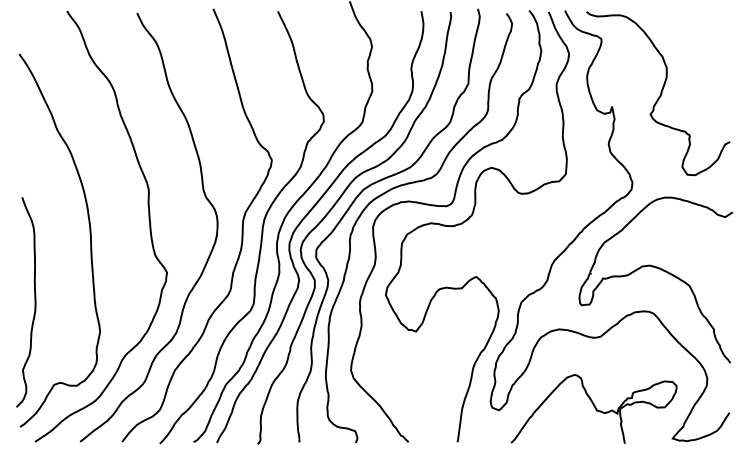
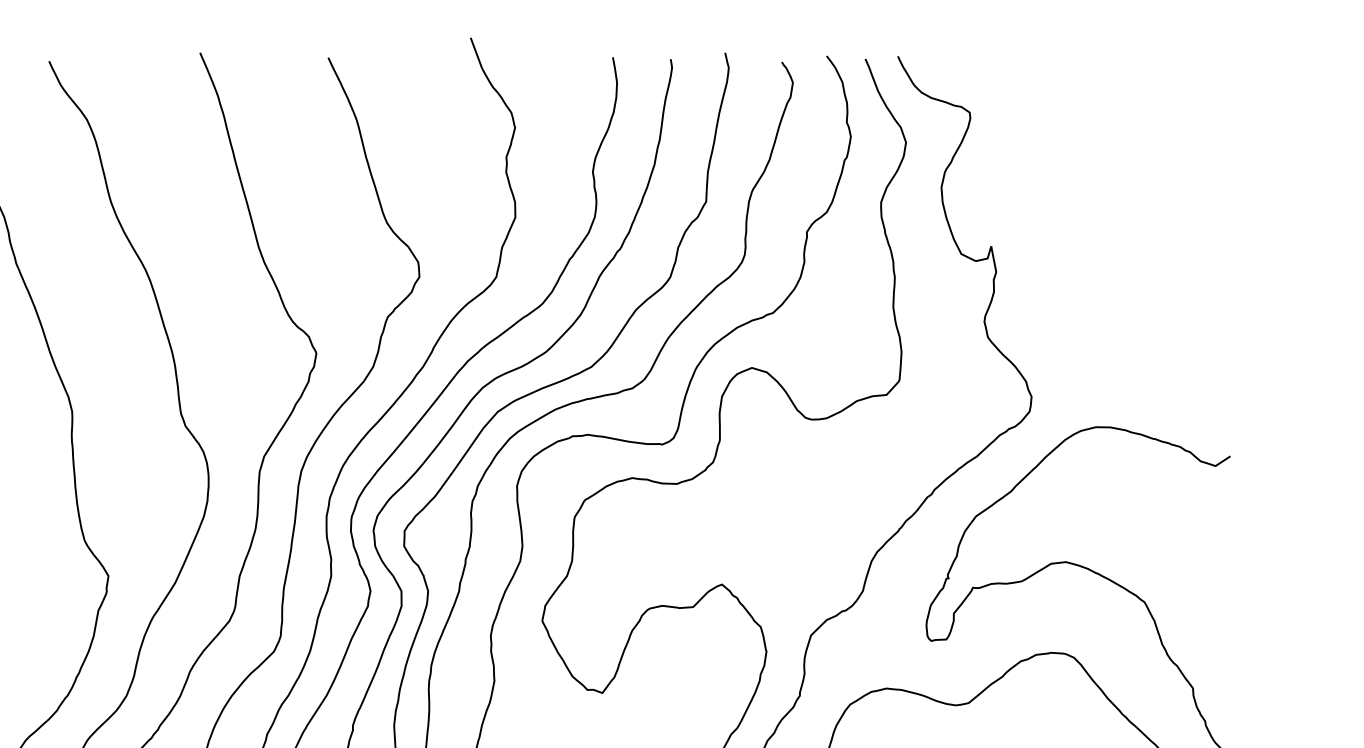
curve: (660, 93) -> (1087, 220), removed

